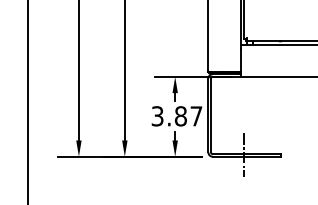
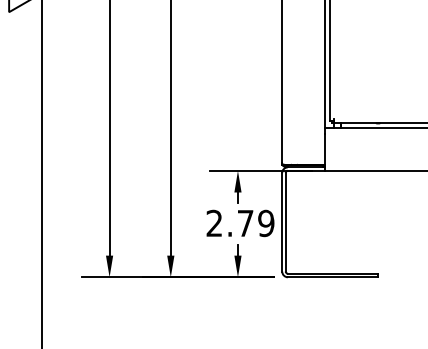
text: (177, 116) -> (240, 223), 3.87 -> 2.79
line: (244, 155) -> (330, 275), removed

